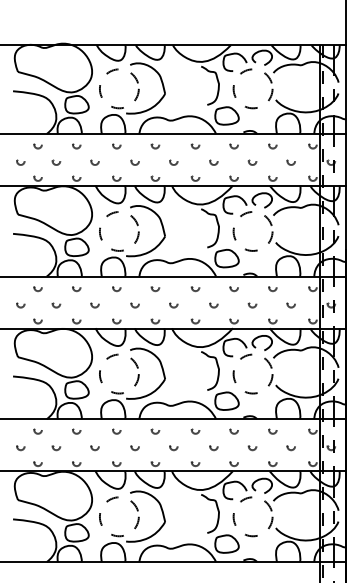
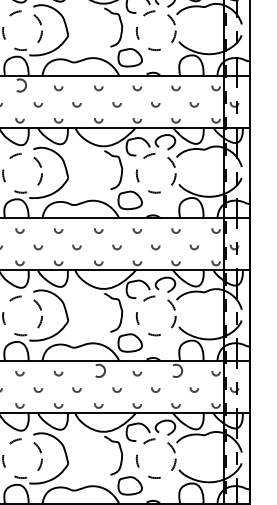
circle: (116, 146) -> (19, 88), size x1.6
circle: (195, 431) -> (98, 373), size x1.6
circle: (272, 431) -> (175, 373), size x1.6

